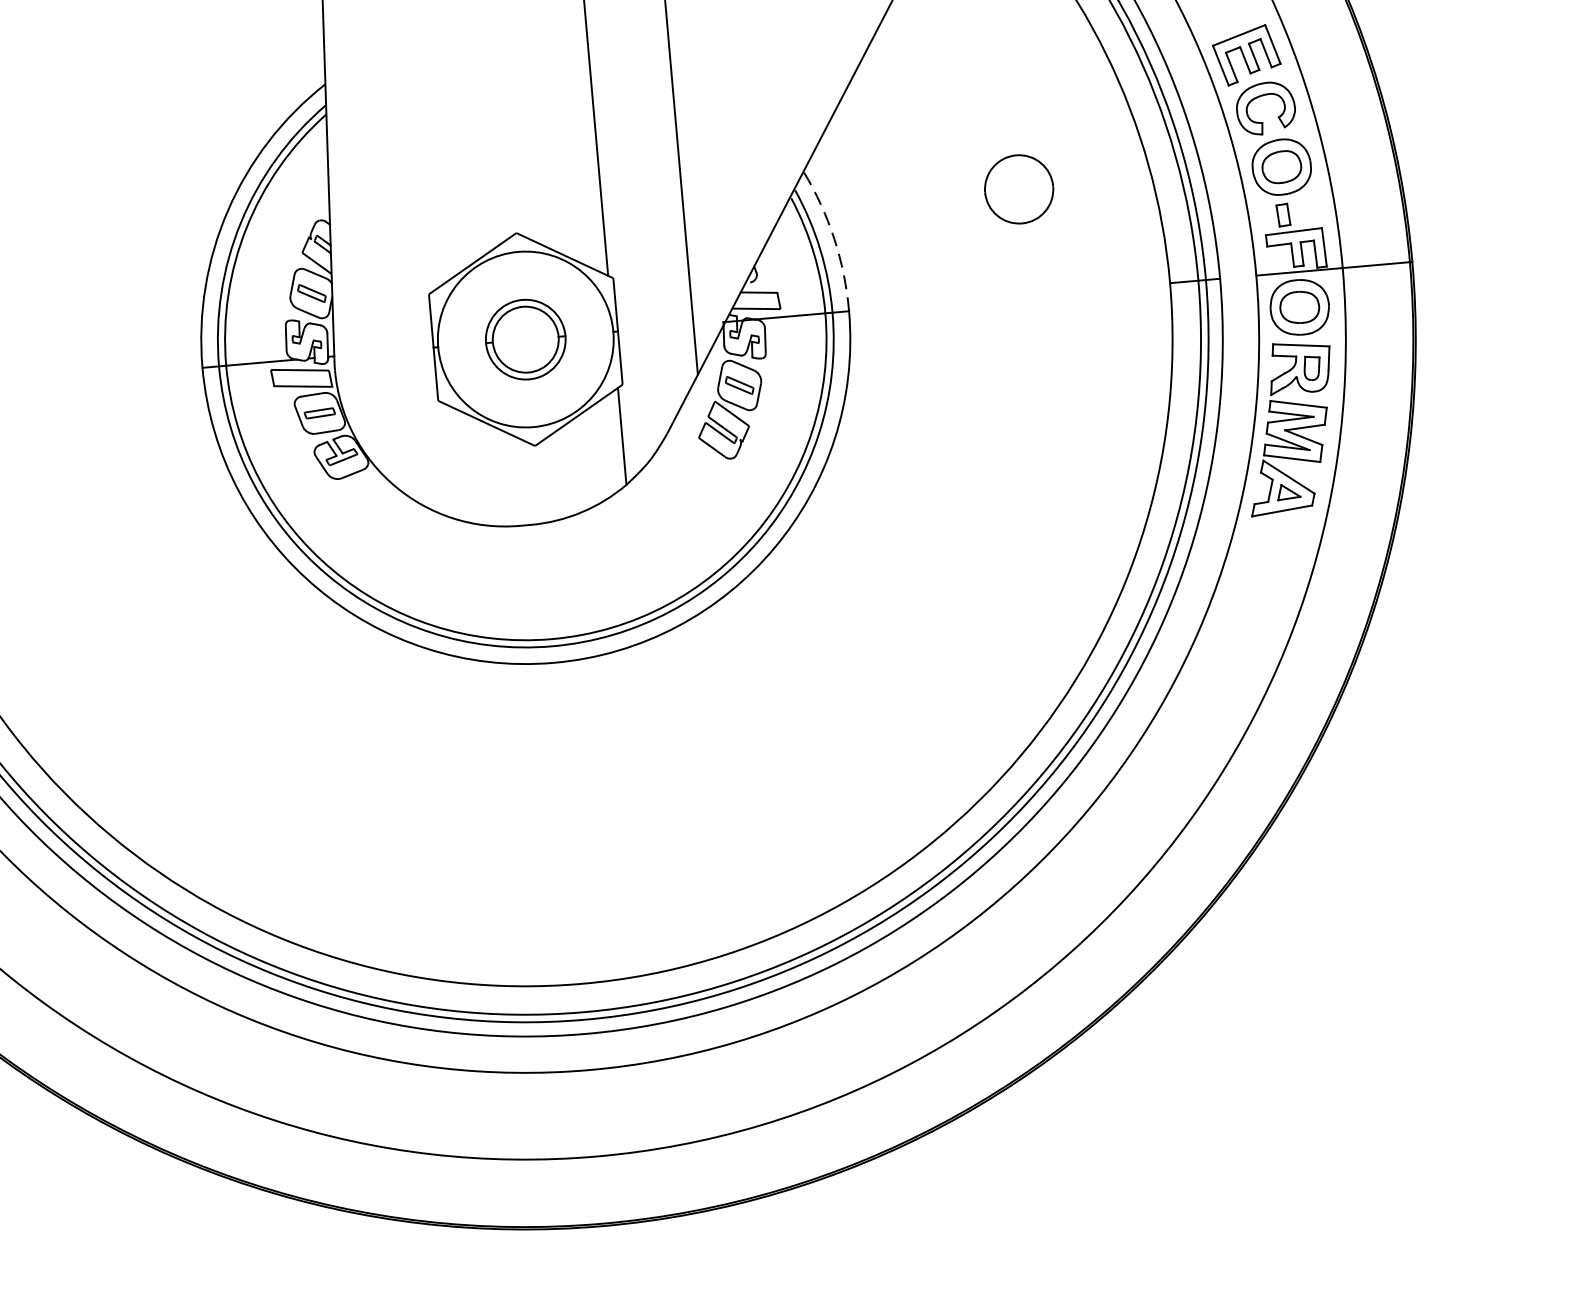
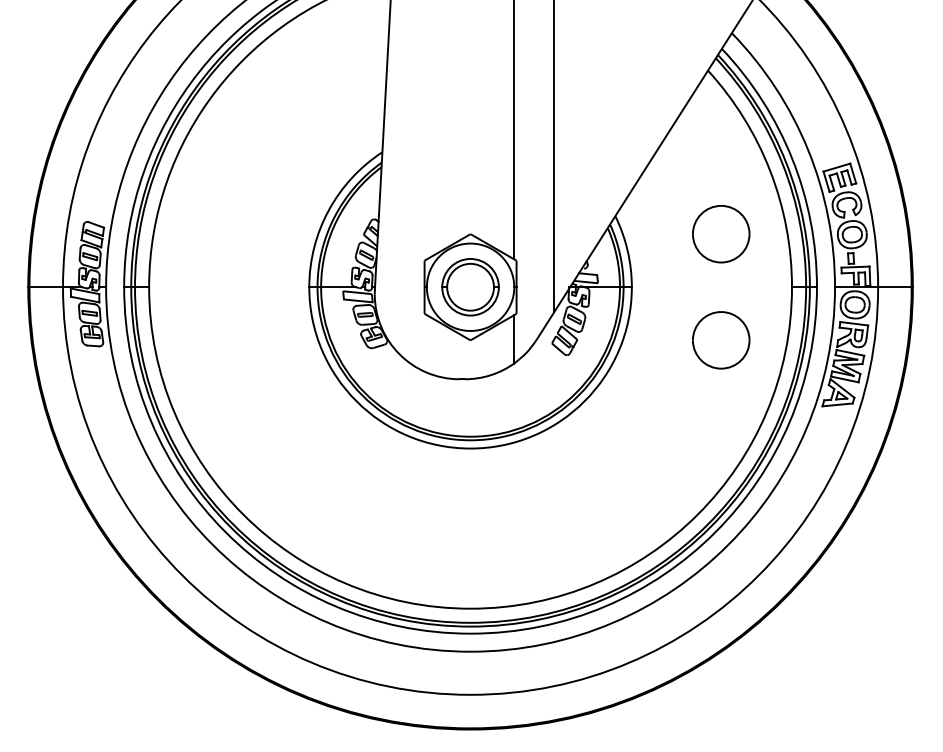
part: (1019, 189) -> (721, 234), size x1.67
arc: (833, 238) -> (627, 250), dashed -> solid
part: (525, 340) -> (470, 287), size x1.43
part: (1038, 402) -> (721, 340), added

